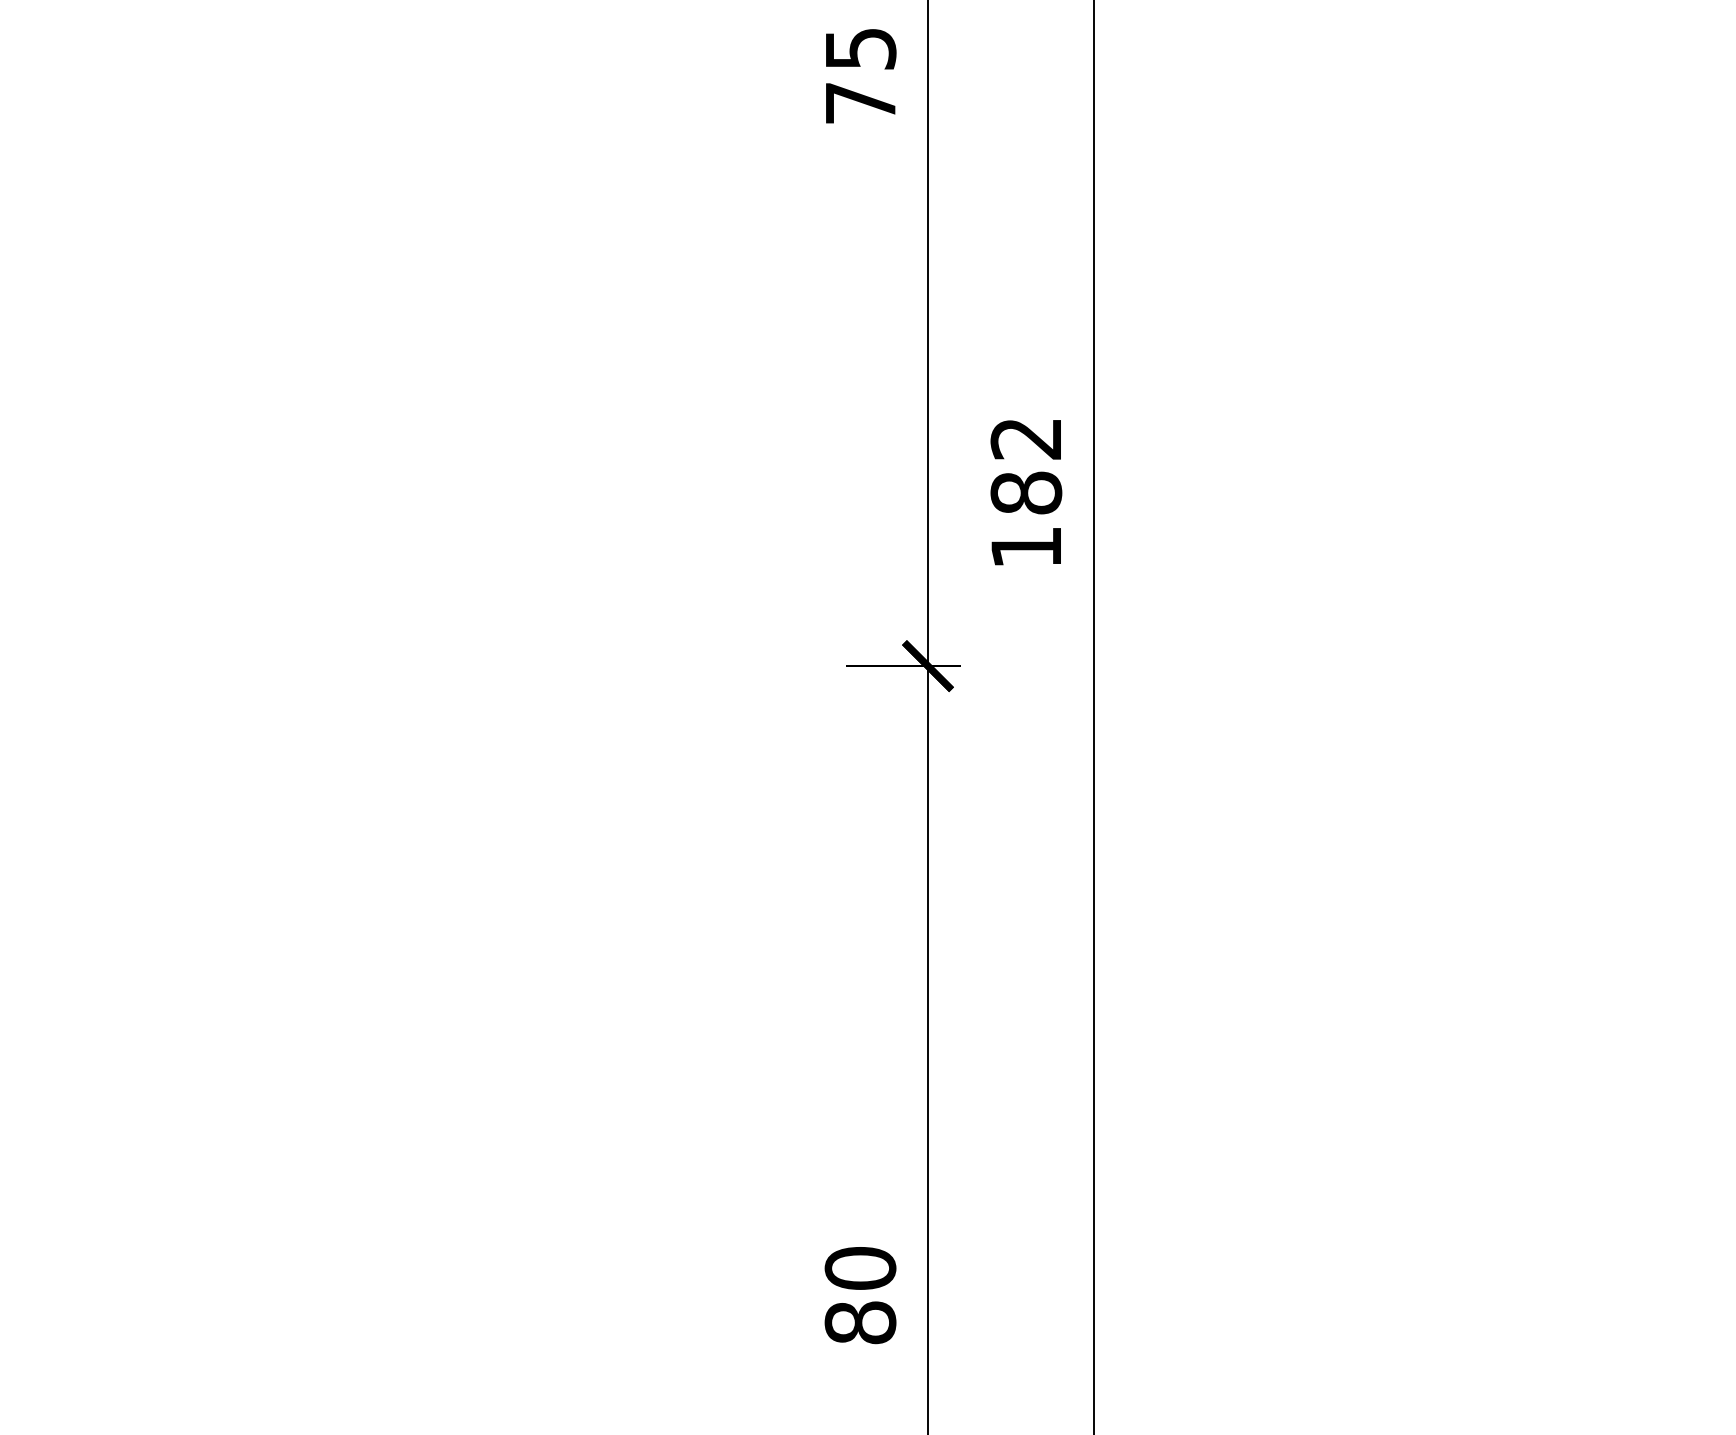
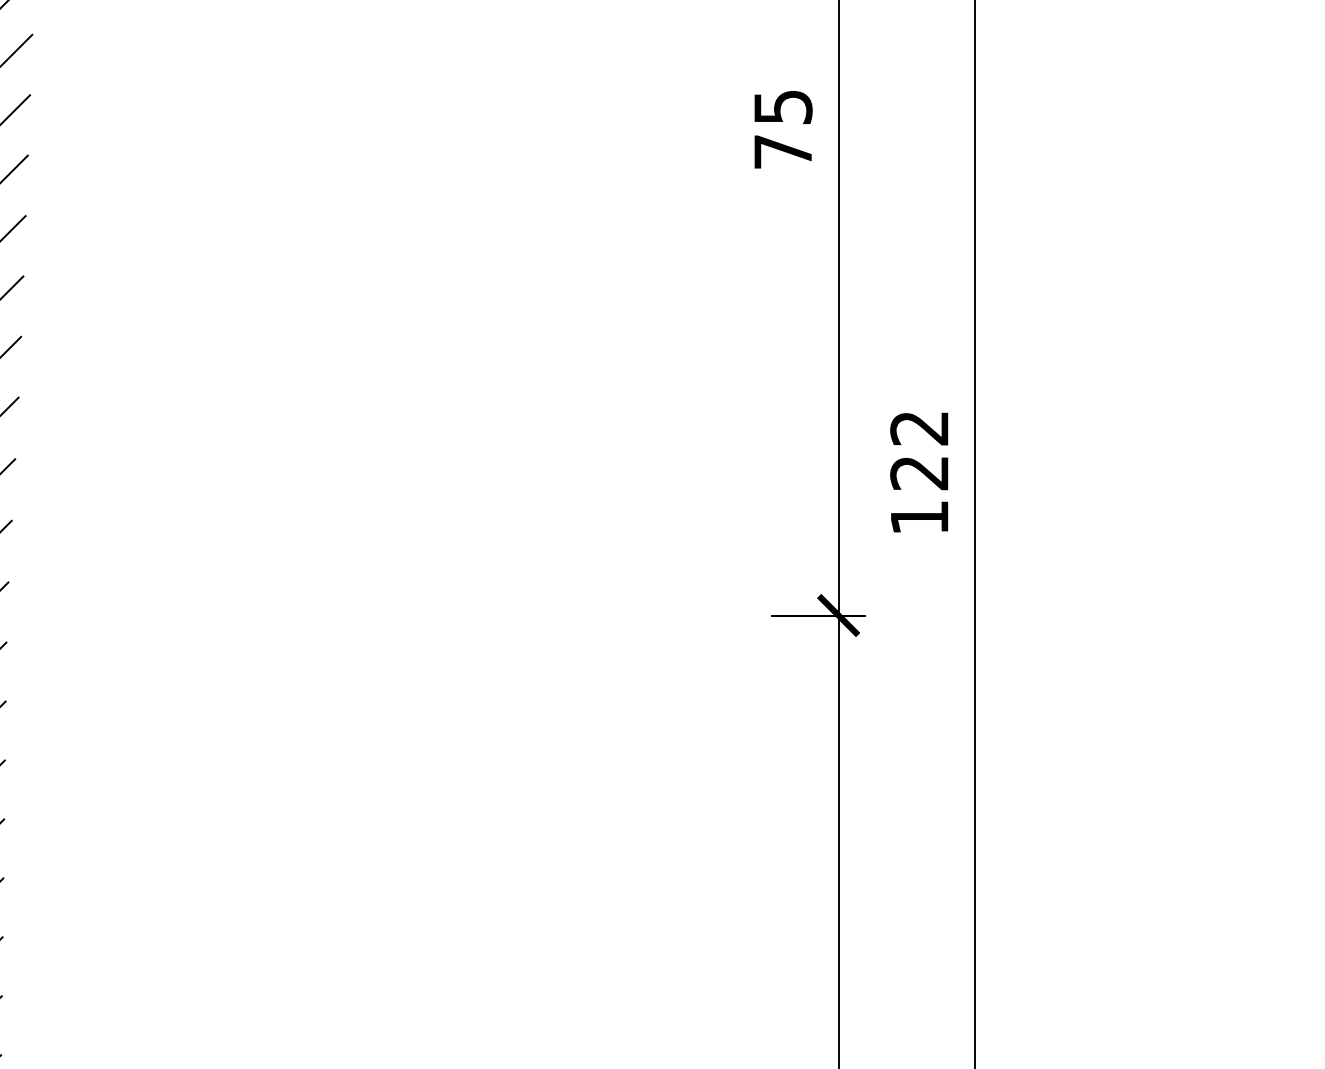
text: (1026, 492) -> (919, 472), 182 -> 122

